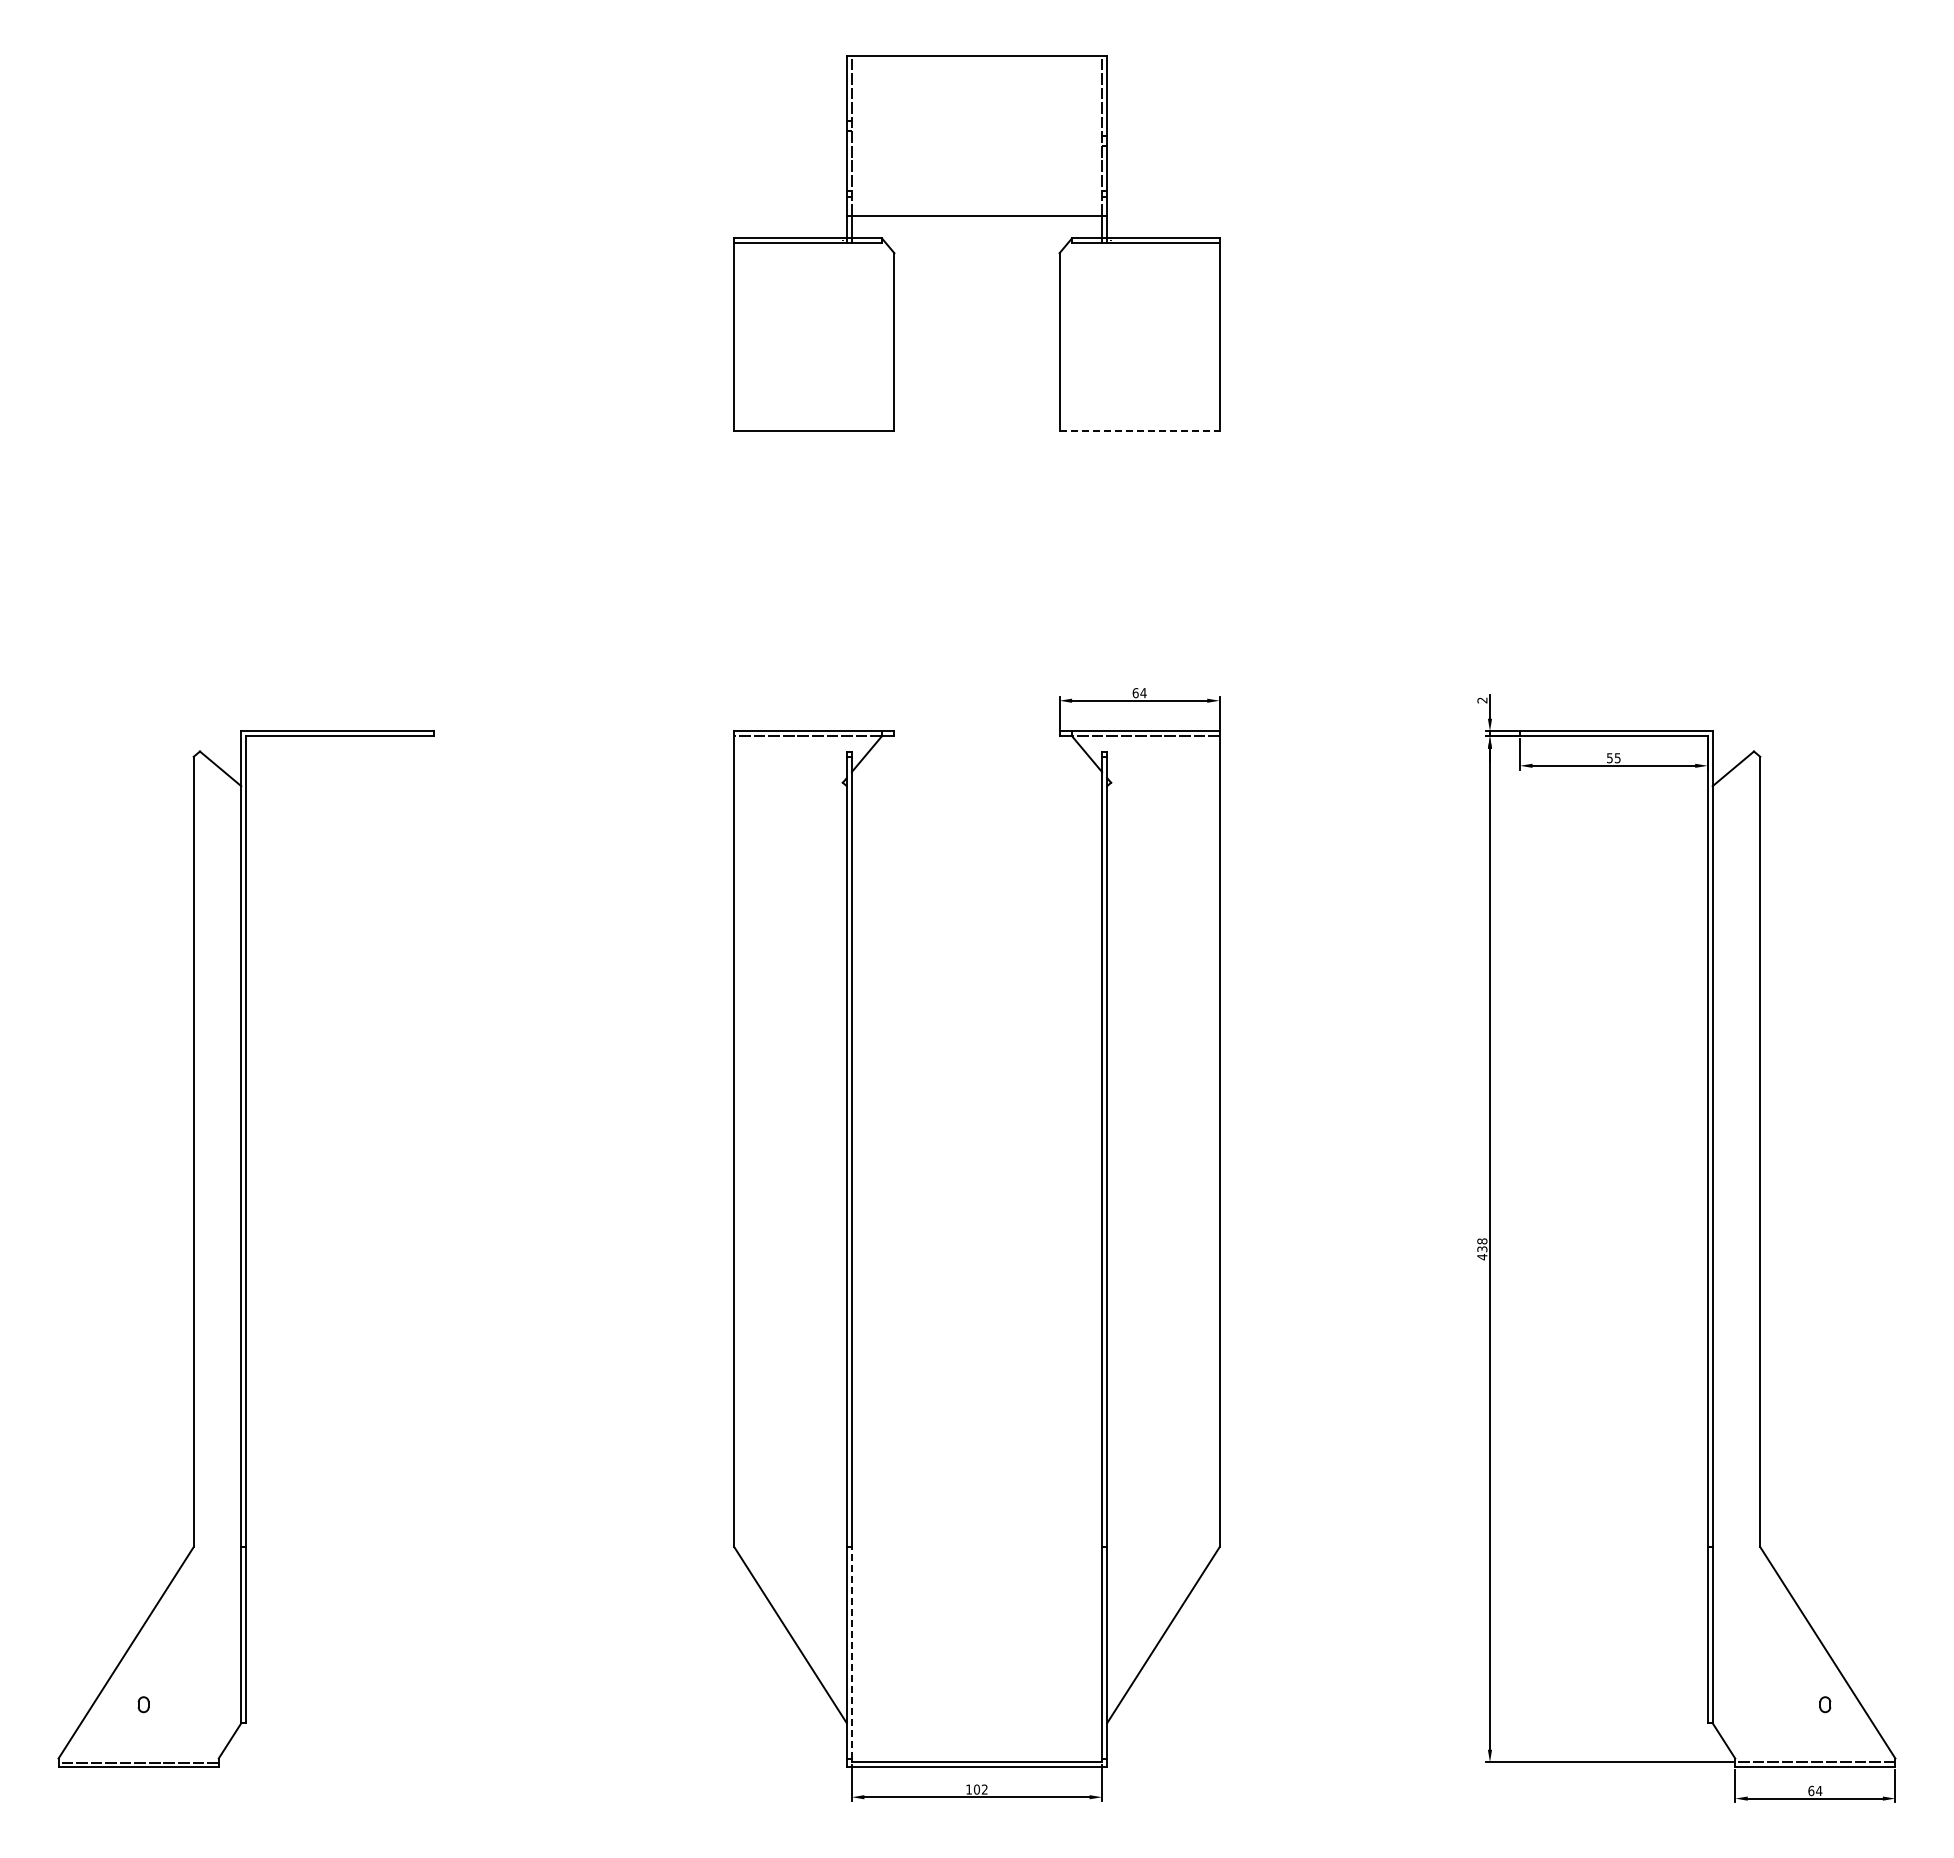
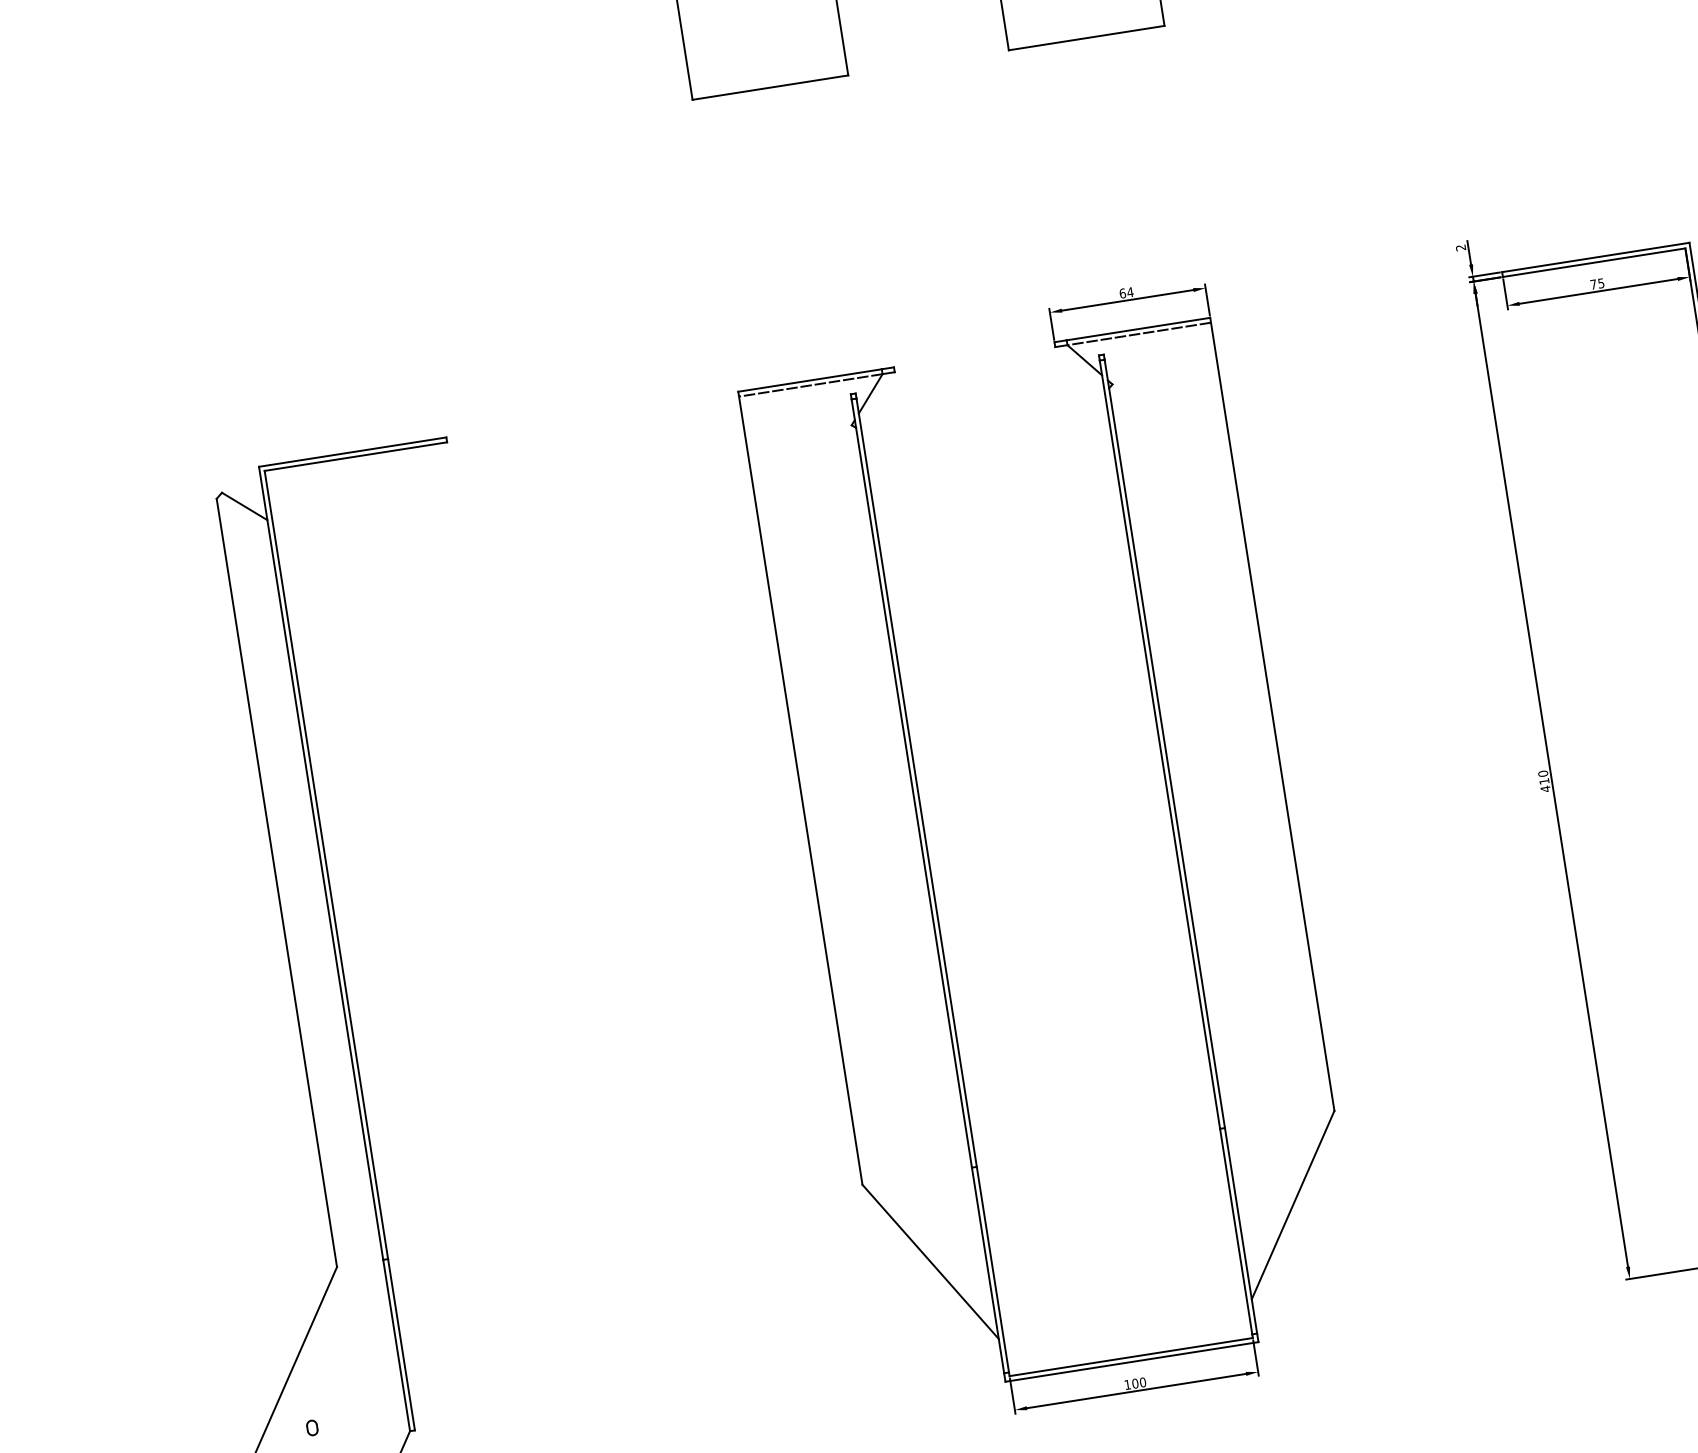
line: (1140, 430) -> (1087, 37), dashed -> solid
text: (1609, 758) -> (1593, 284), 55 -> 75
text: (1482, 1245) -> (1543, 777), 438 -> 410
line: (851, 1652) -> (992, 1269), dashed -> solid
text: (984, 1789) -> (1142, 1382), 102 -> 100

